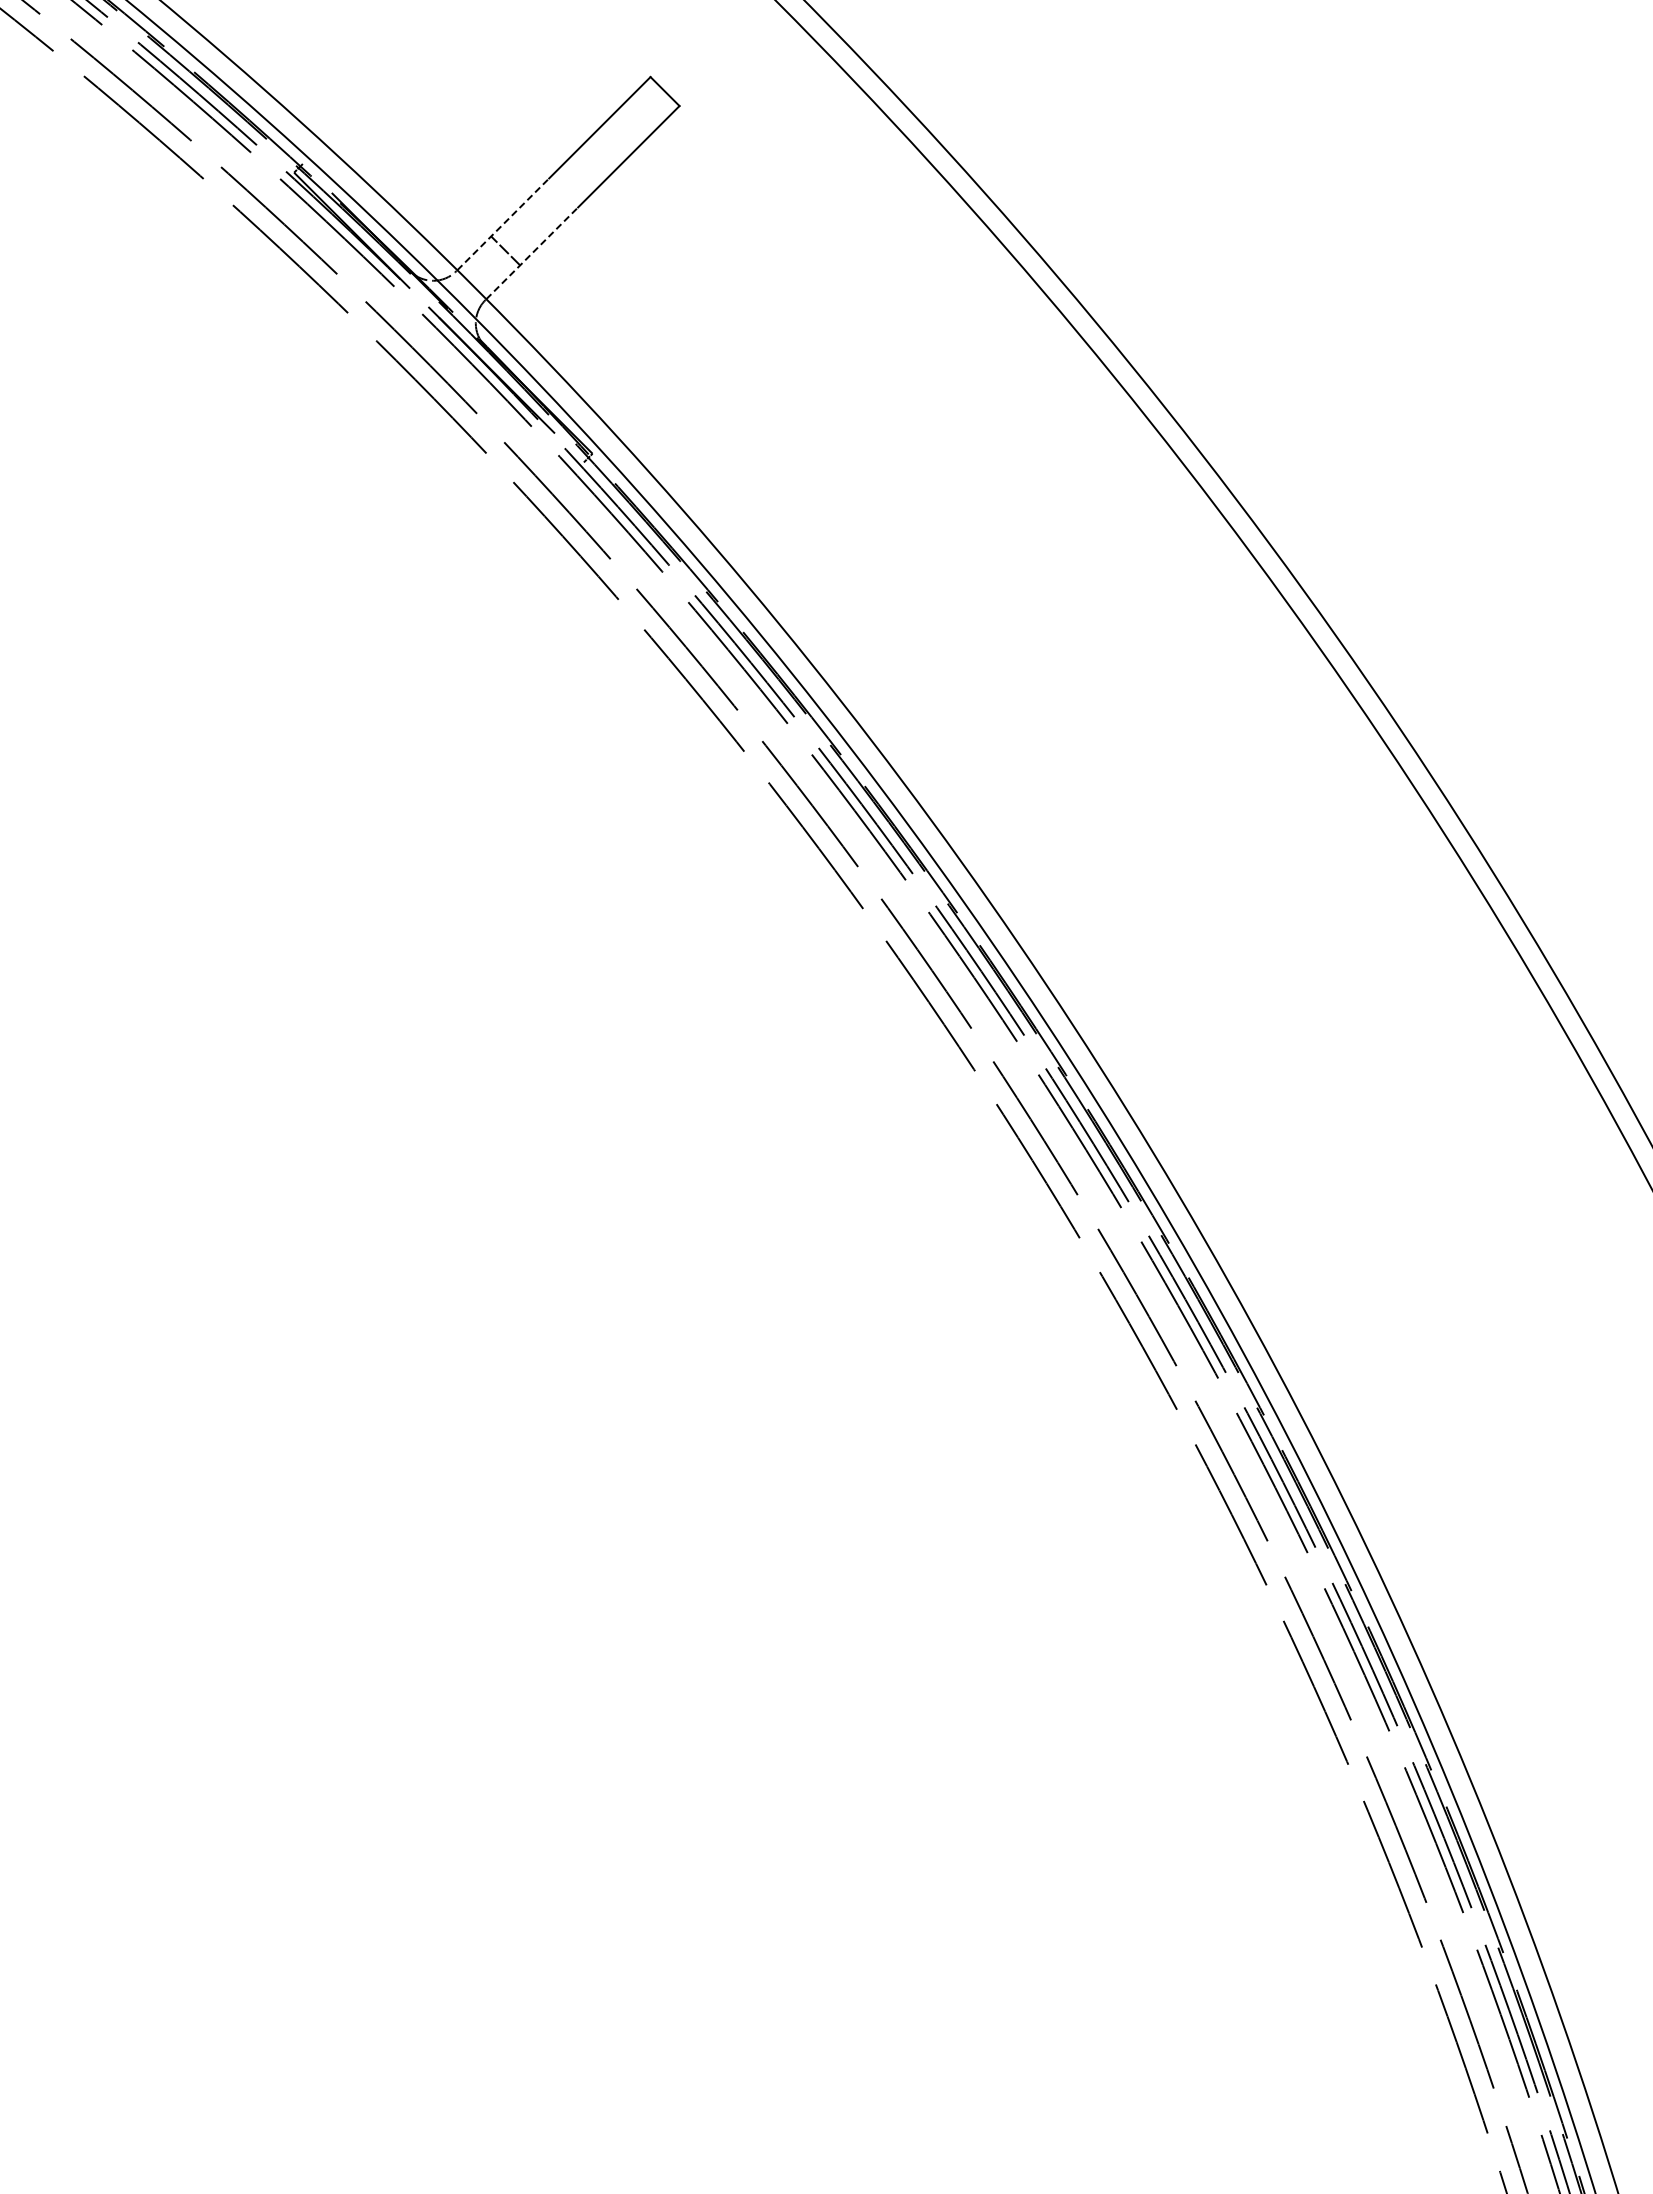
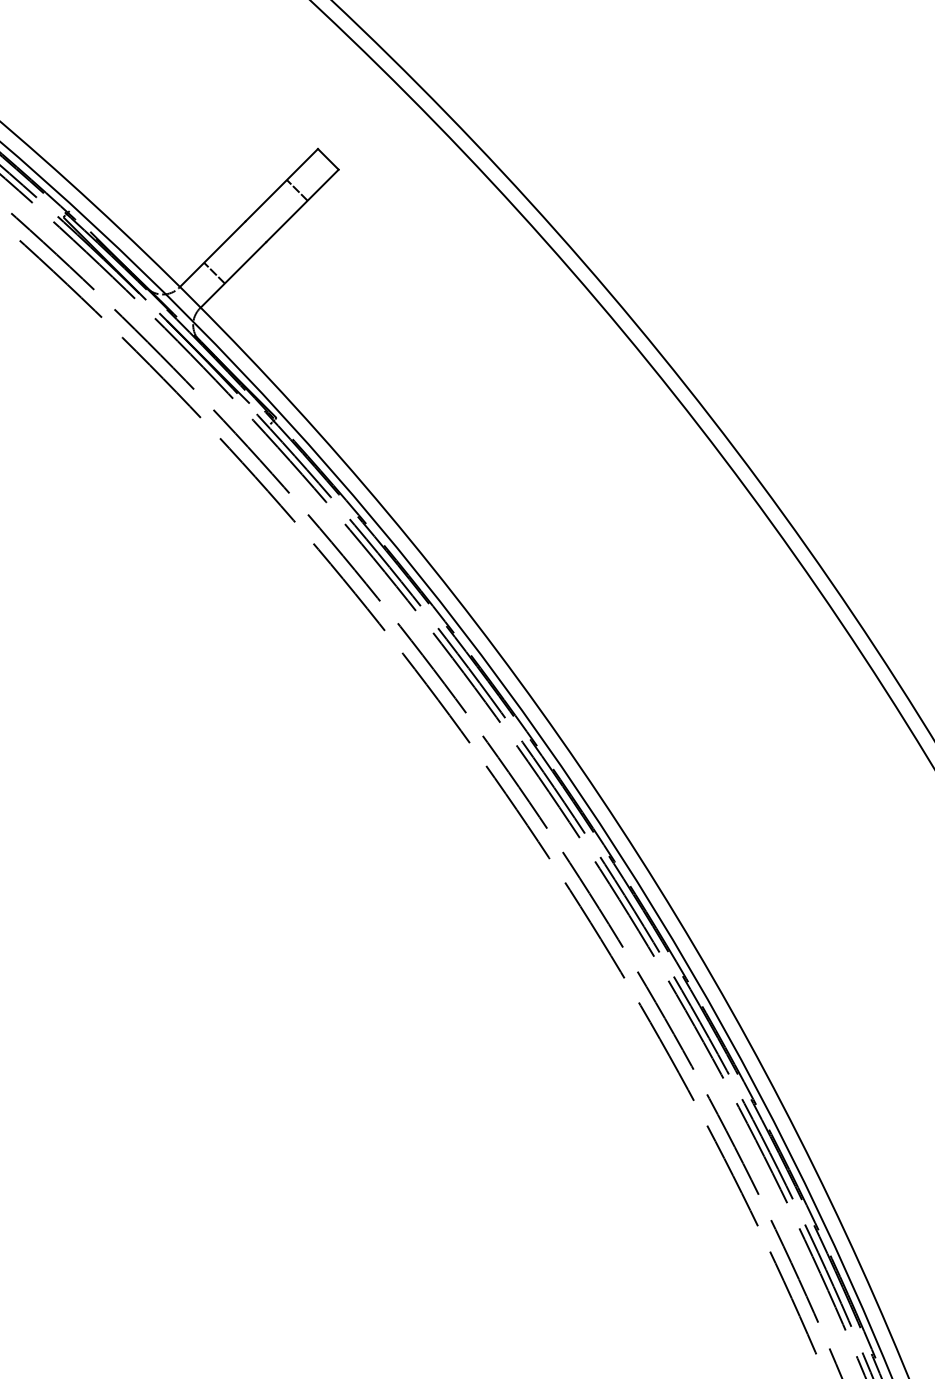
line: (621, 134) -> (297, 190), added
line: (503, 224) -> (212, 254), dashed -> solid
line: (532, 253) -> (233, 275), dashed -> solid

